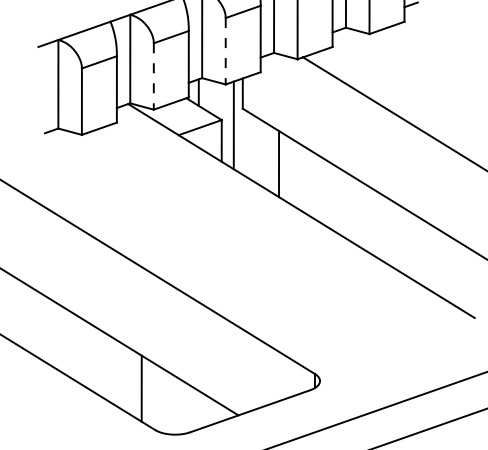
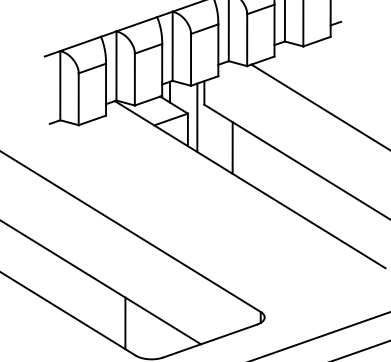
line: (226, 50) -> (191, 59), dashed -> solid
line: (153, 76) -> (134, 79), dashed -> solid

